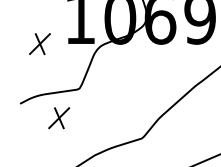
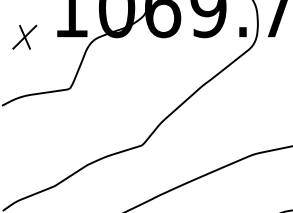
part: (58, 117) -> (46, 121), removed

